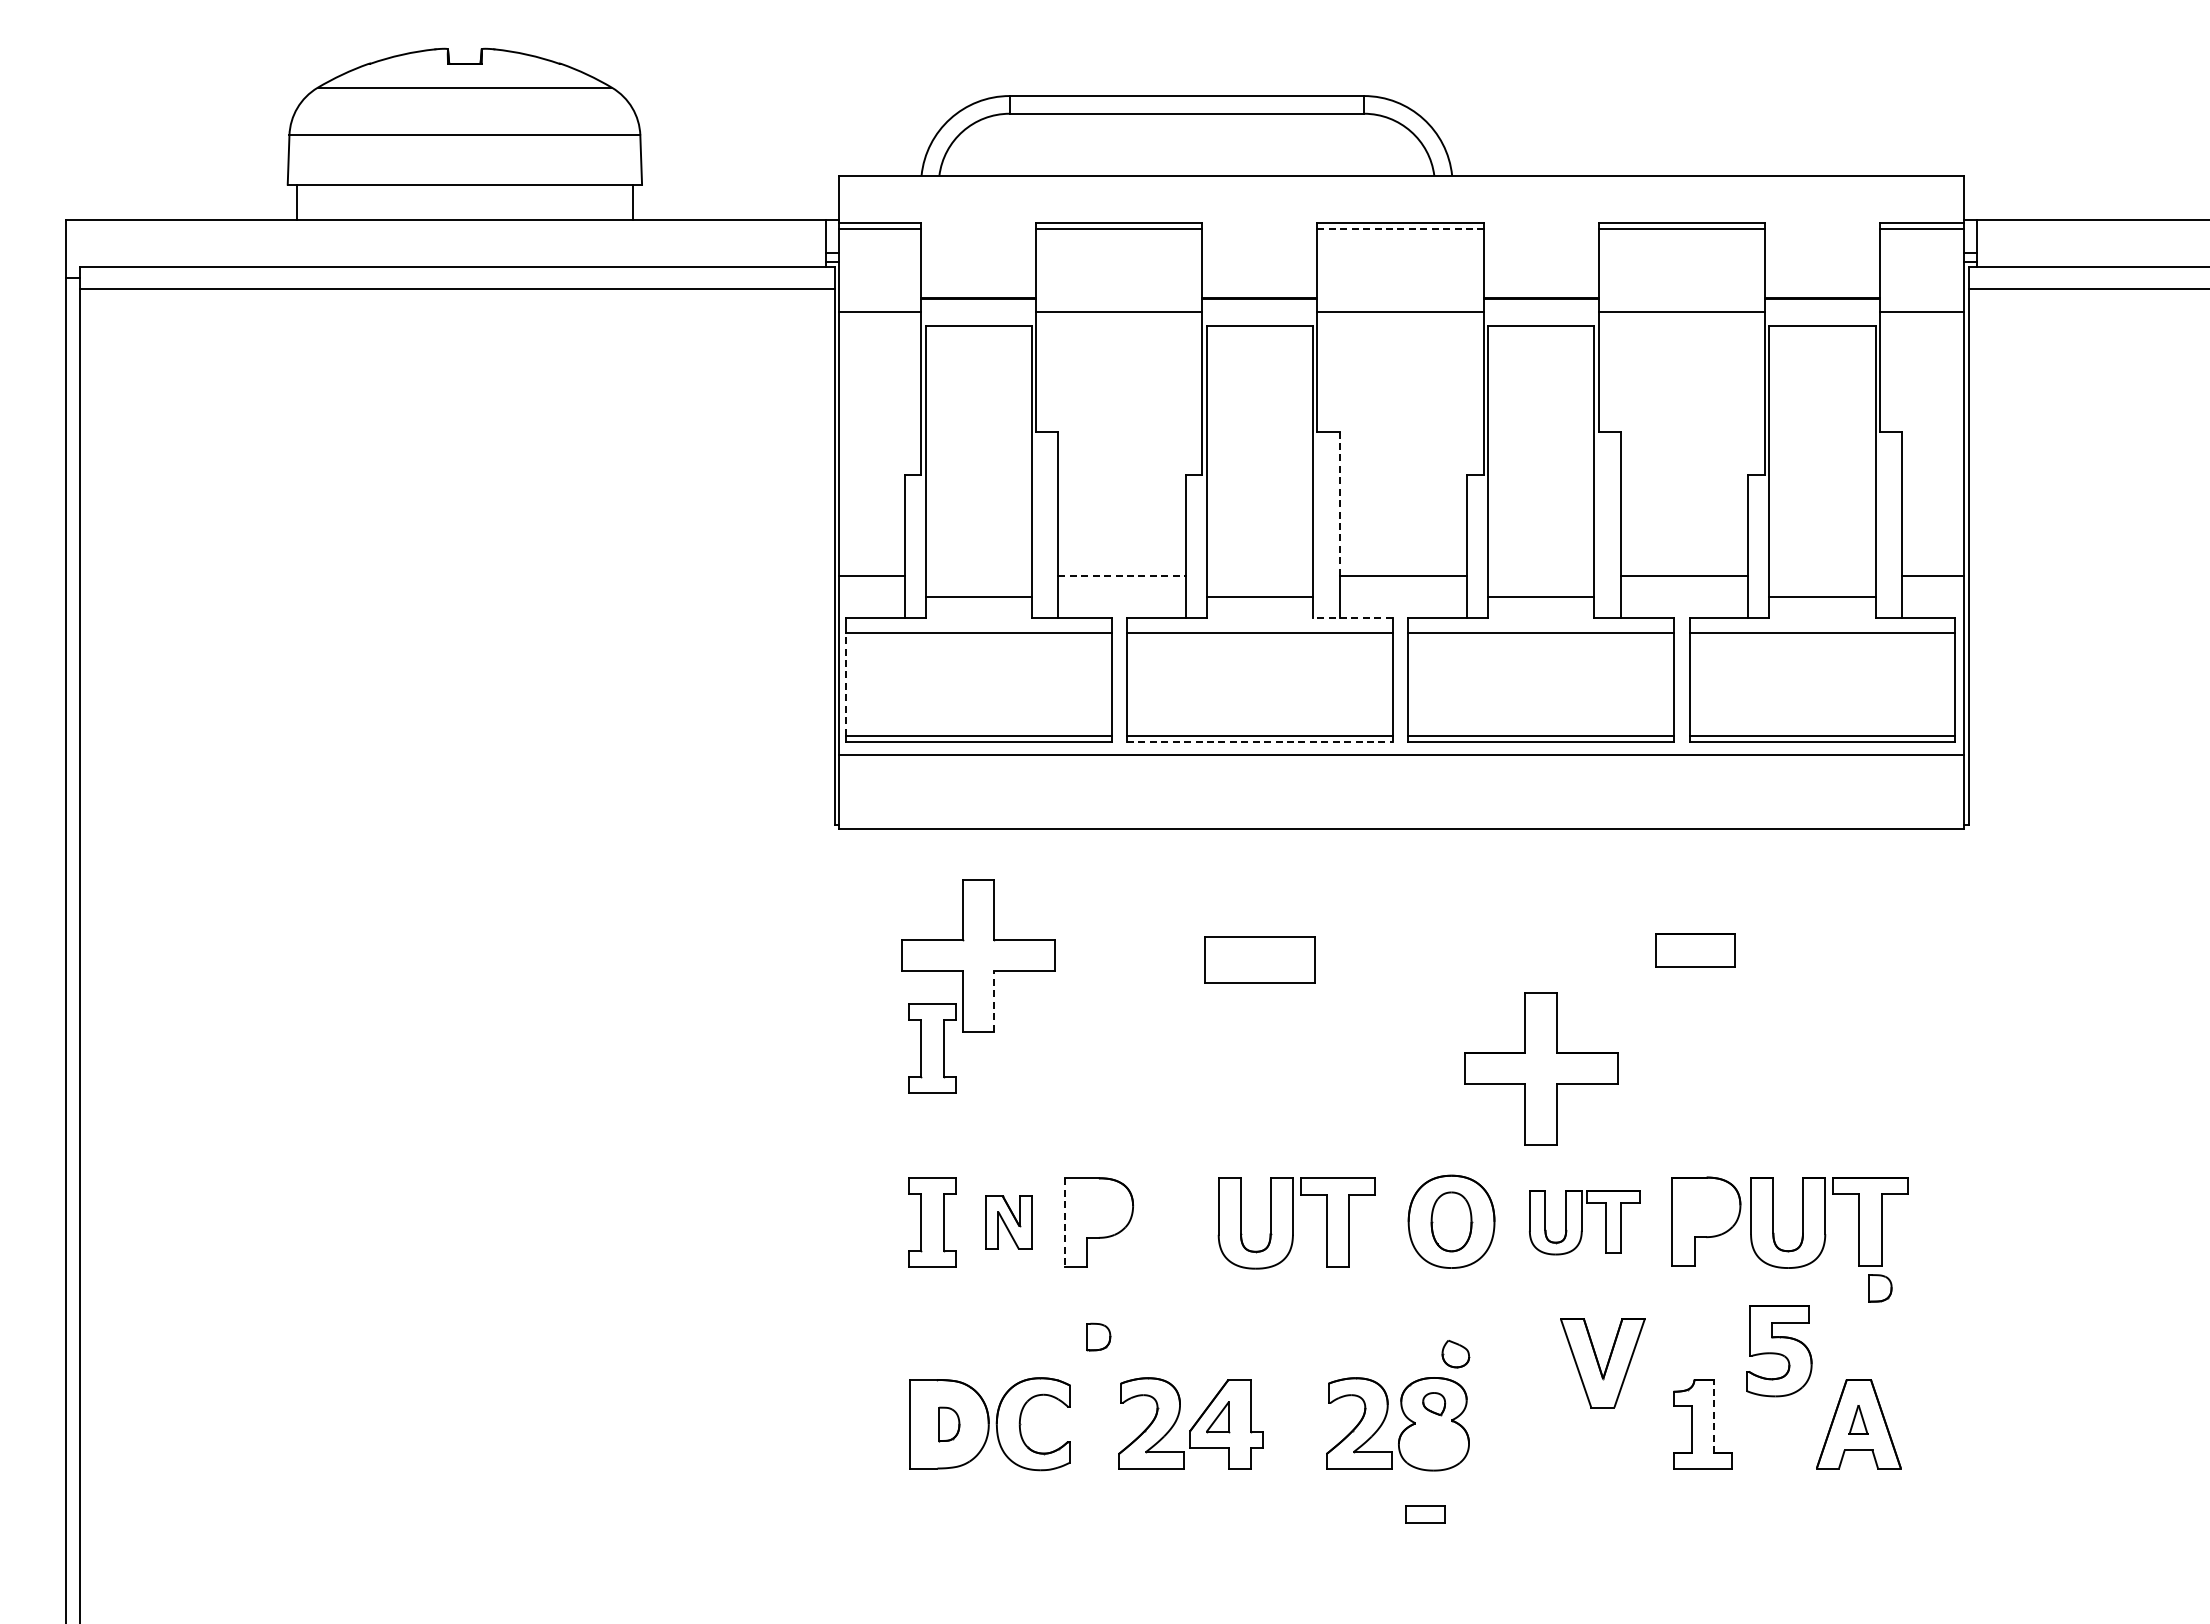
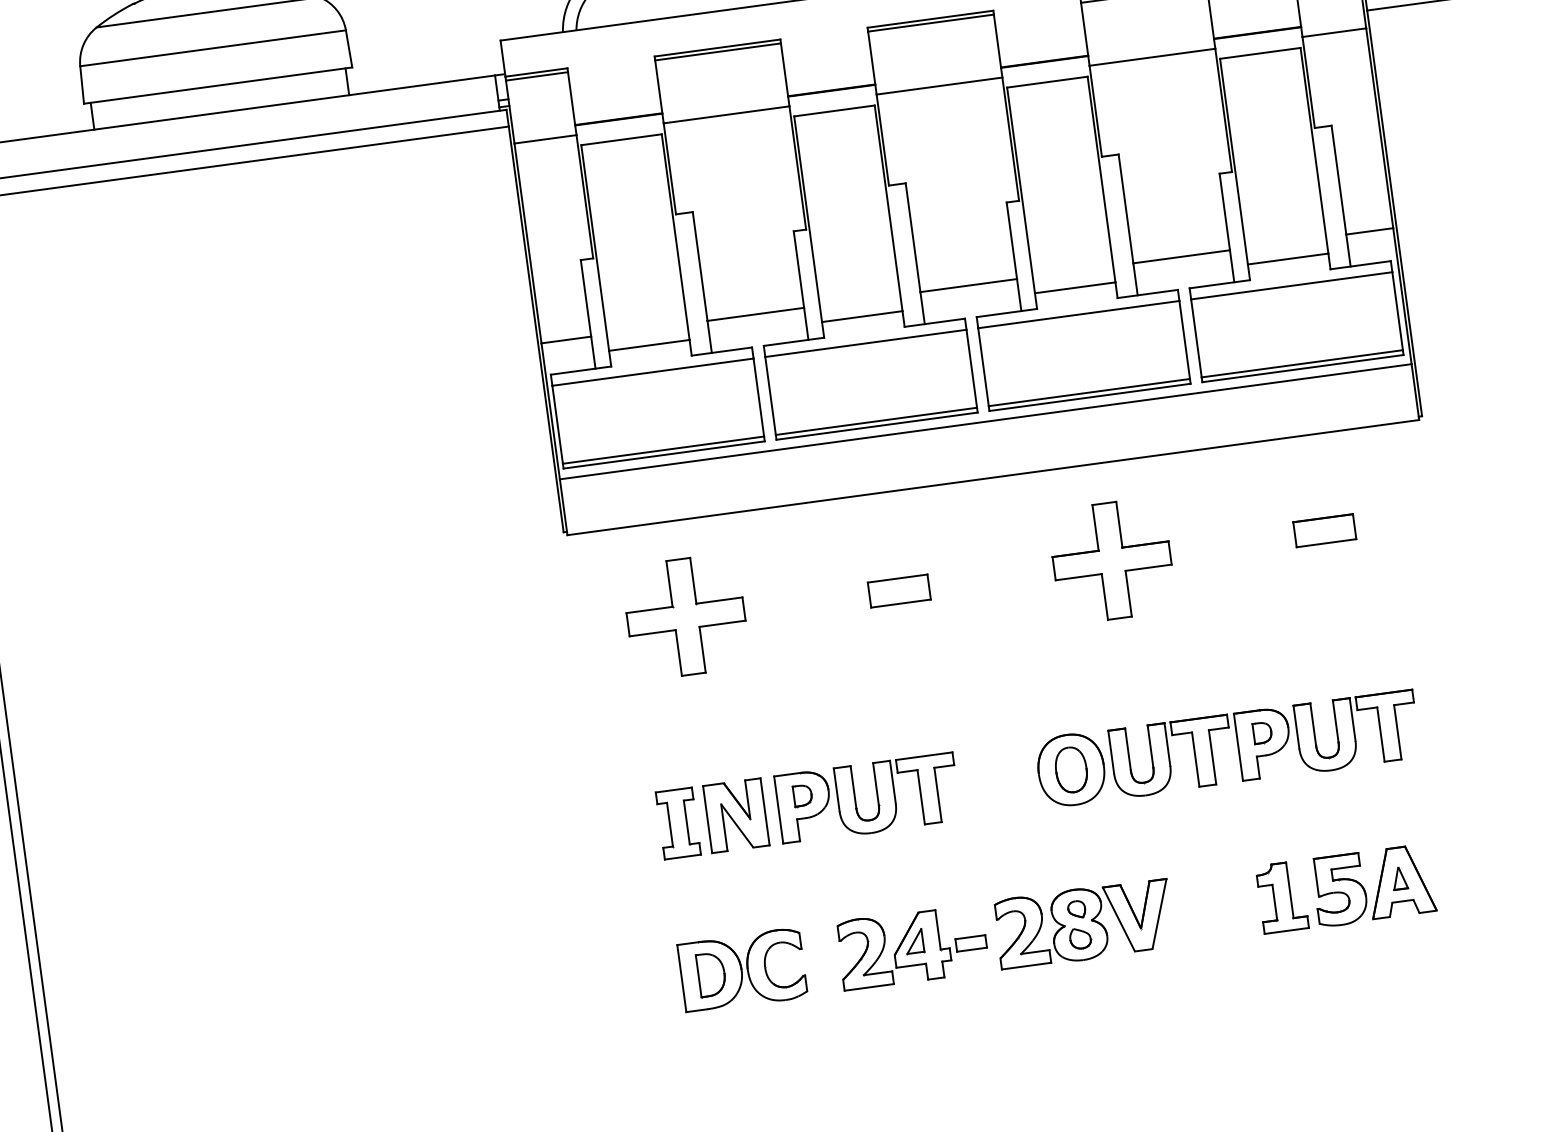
line: (1401, 228) -> (931, 22), dashed -> solid
line: (1339, 503) -> (912, 237), dashed -> solid
line: (1122, 575) -> (756, 314), dashed -> solid
line: (1352, 617) -> (934, 322), dashed -> solid
line: (845, 683) -> (557, 424), dashed -> solid
line: (1259, 741) -> (876, 425), dashed -> solid
part: (1695, 950) -> (1325, 531), moved
part: (1259, 959) -> (899, 590), size x0.71
line: (994, 1000) -> (702, 649), dashed -> solid
part: (932, 1048) -> (660, 691), removed
part: (1541, 1068) -> (1112, 560), moved
part: (1008, 1222) -> (735, 815), size x1.67
part: (1584, 1222) -> (1172, 756), size x1.43
line: (1064, 1223) -> (778, 810), dashed -> solid
part: (1296, 1223) -> (897, 794), moved
part: (1880, 1288) -> (1262, 732), moved
part: (1098, 1336) -> (802, 795), moved
part: (1779, 1351) -> (1340, 890), moved
part: (1455, 1354) -> (1080, 938), moved
part: (1602, 1363) -> (1138, 916), moved
line: (1713, 1416) -> (1289, 890), dashed -> solid
part: (949, 1424) -> (711, 974), size x1.67
part: (1425, 1514) -> (971, 943), moved

